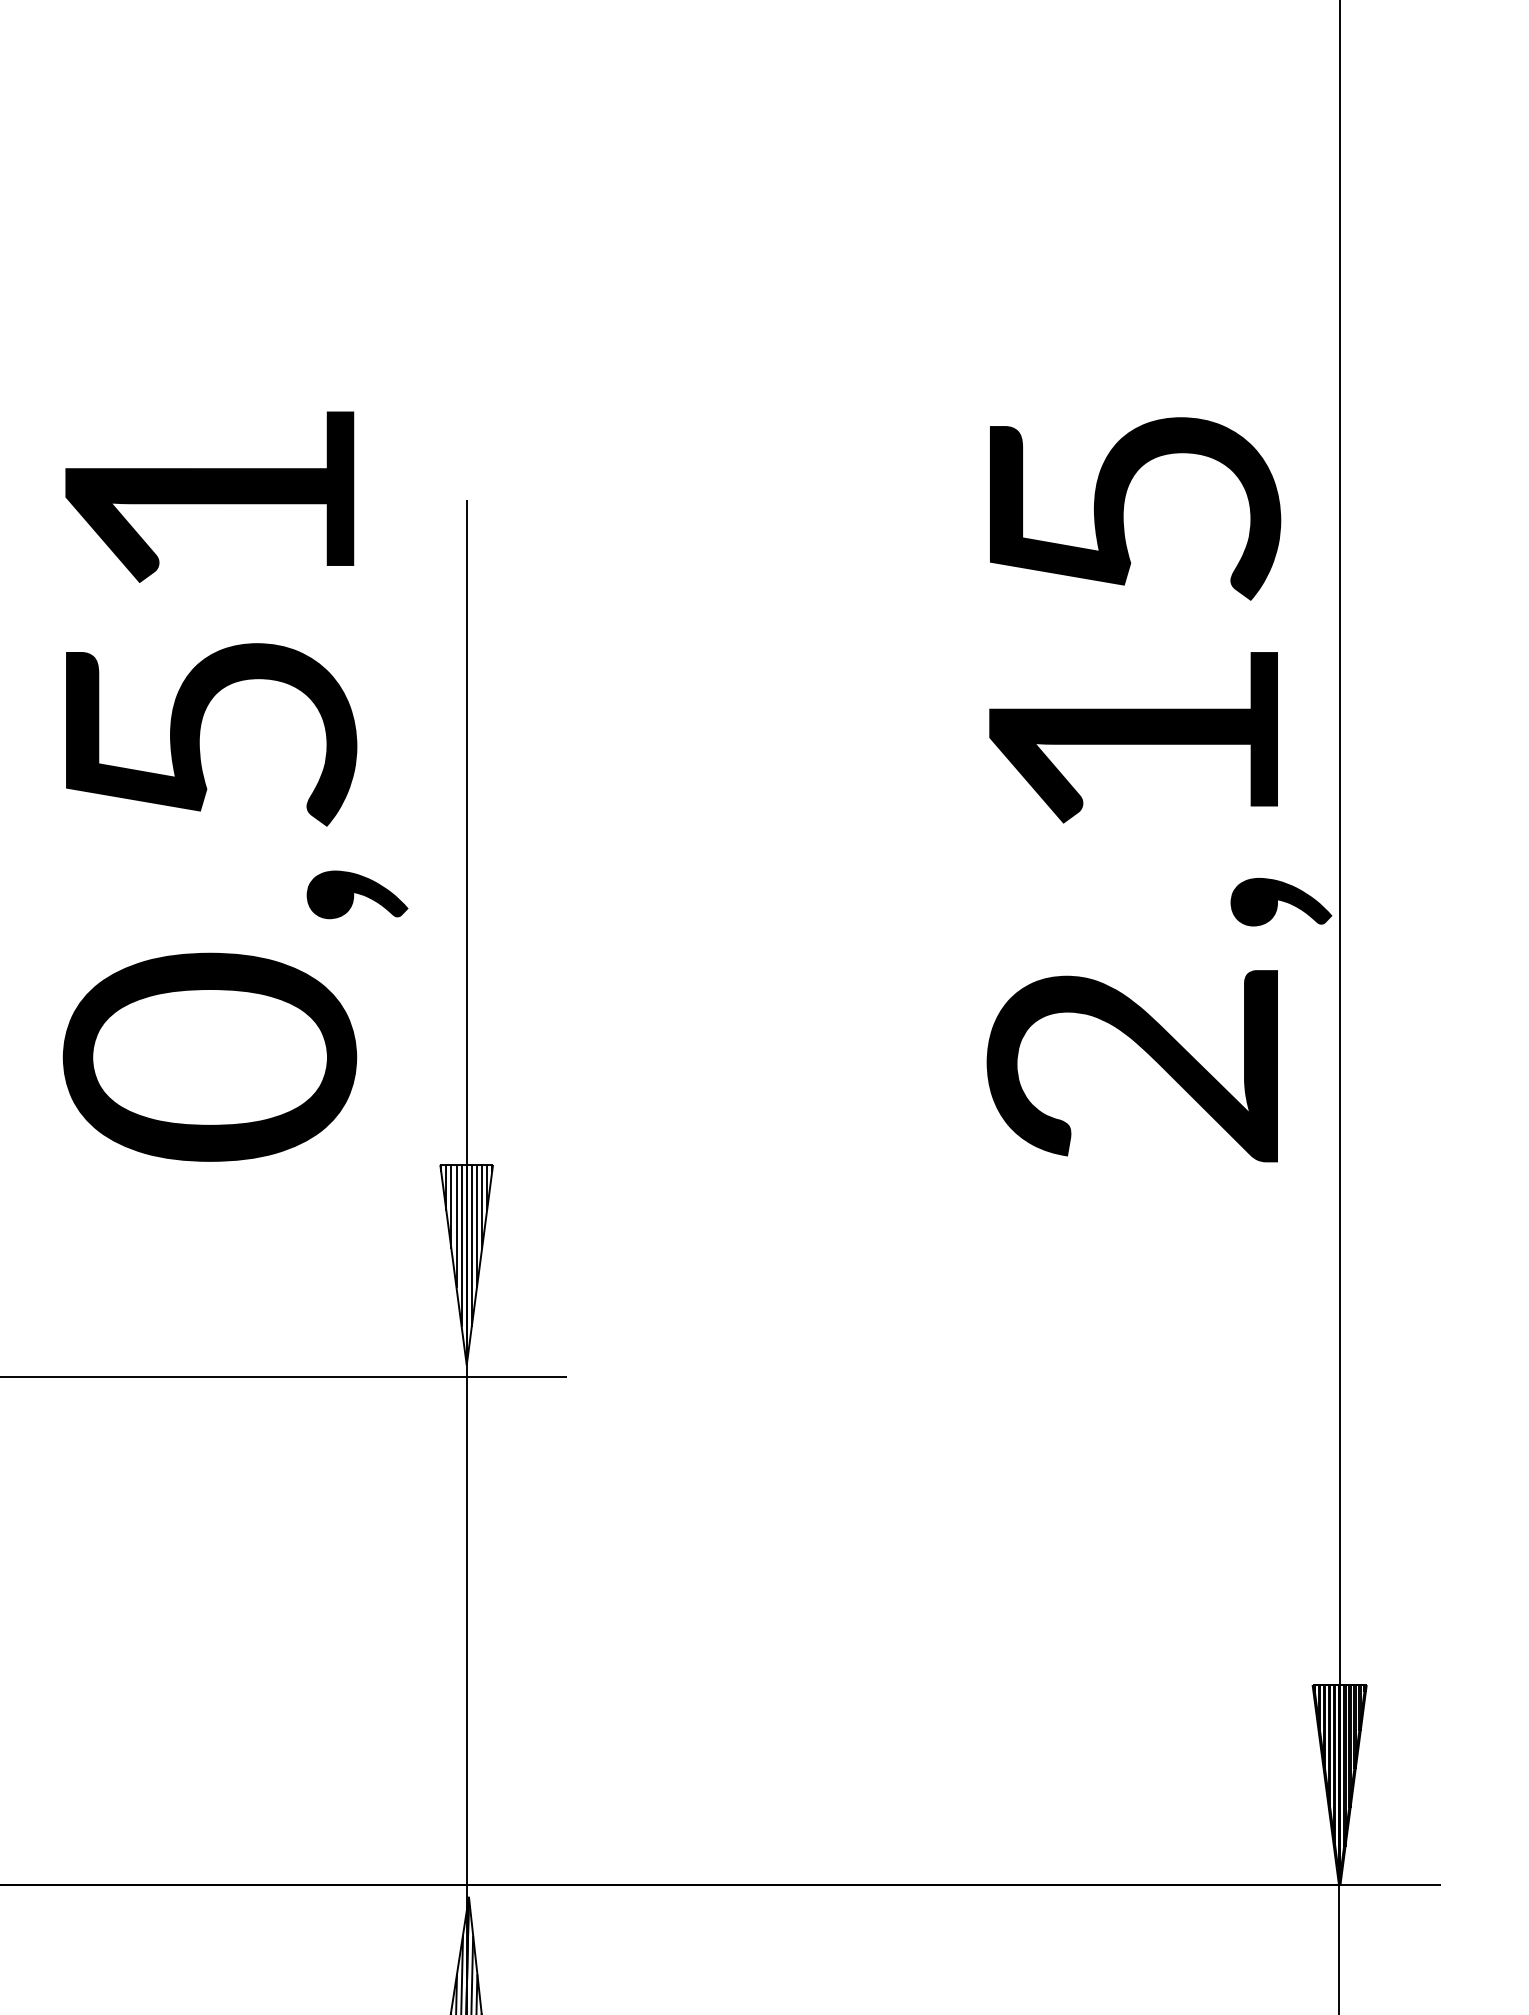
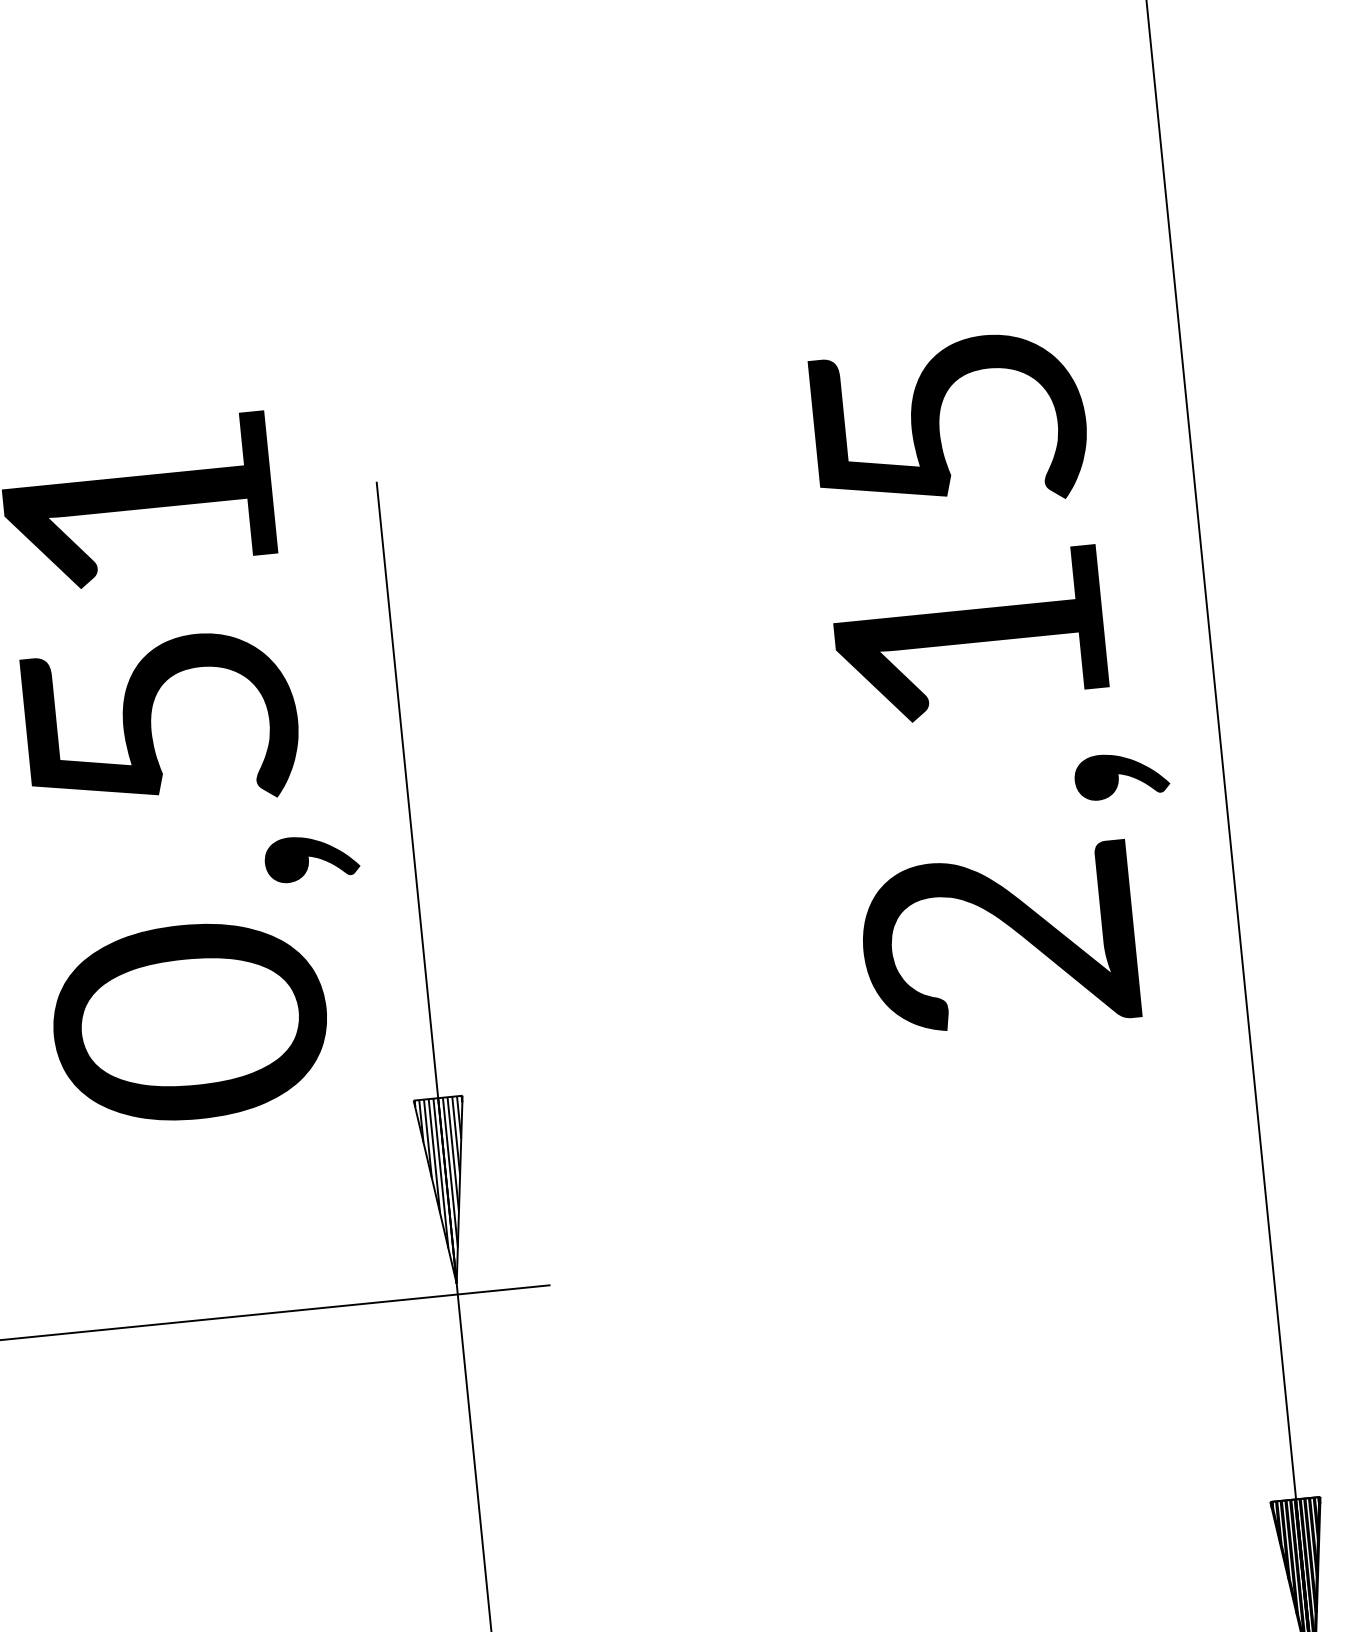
text: (1159, 789) -> (998, 682), moved

